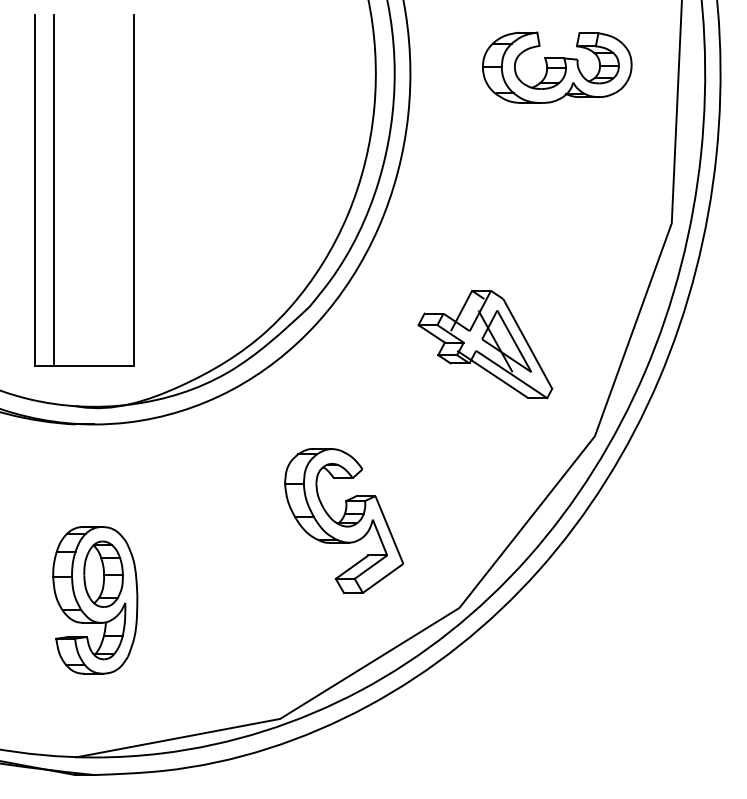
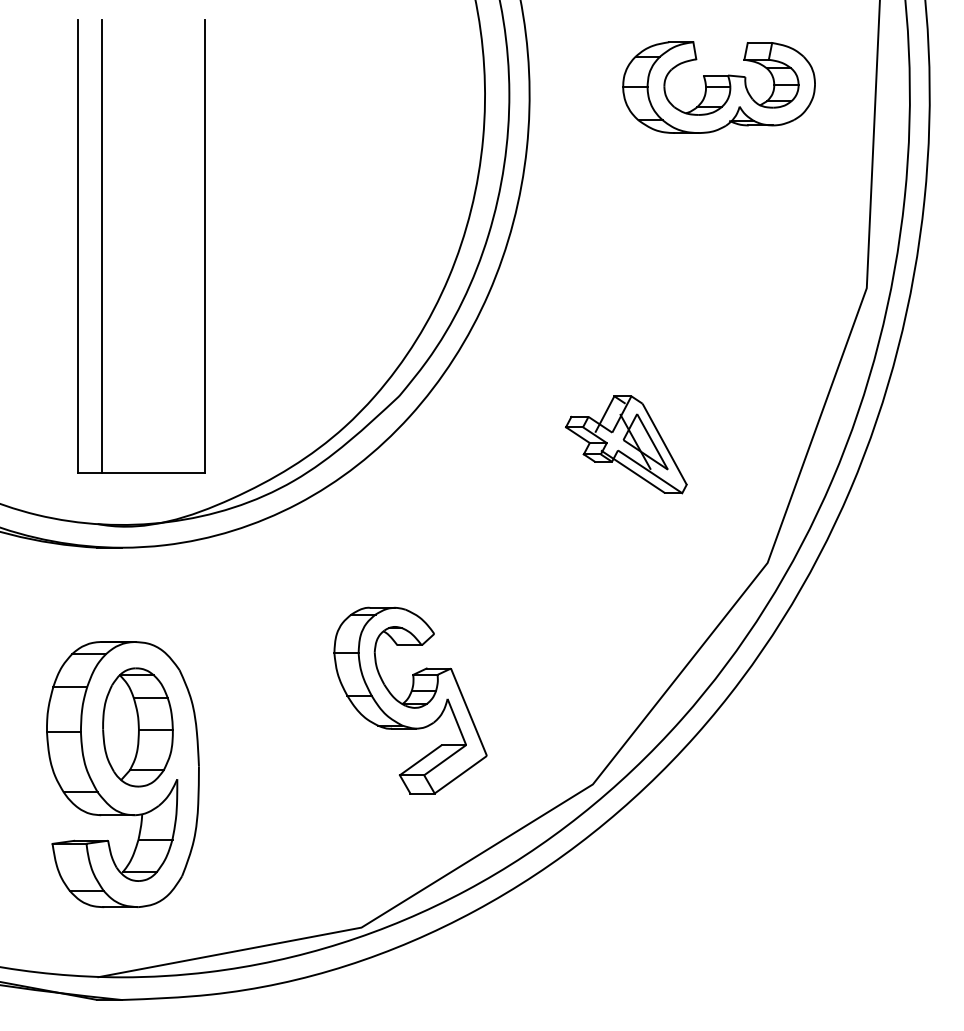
part: (54, 190) -> (102, 245), moved
part: (485, 344) -> (626, 444), size x0.7
part: (343, 520) -> (409, 699), moved
part: (95, 600) -> (123, 774), size x1.4

